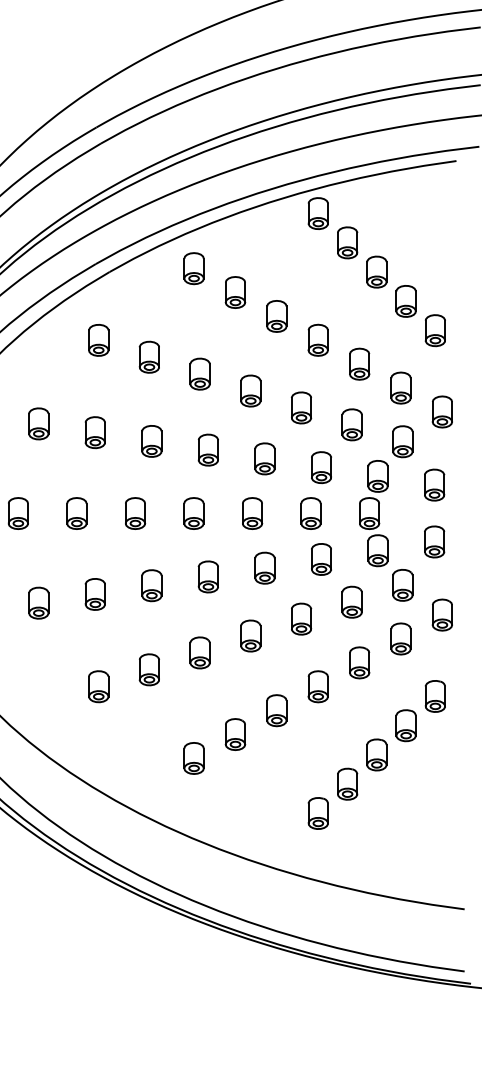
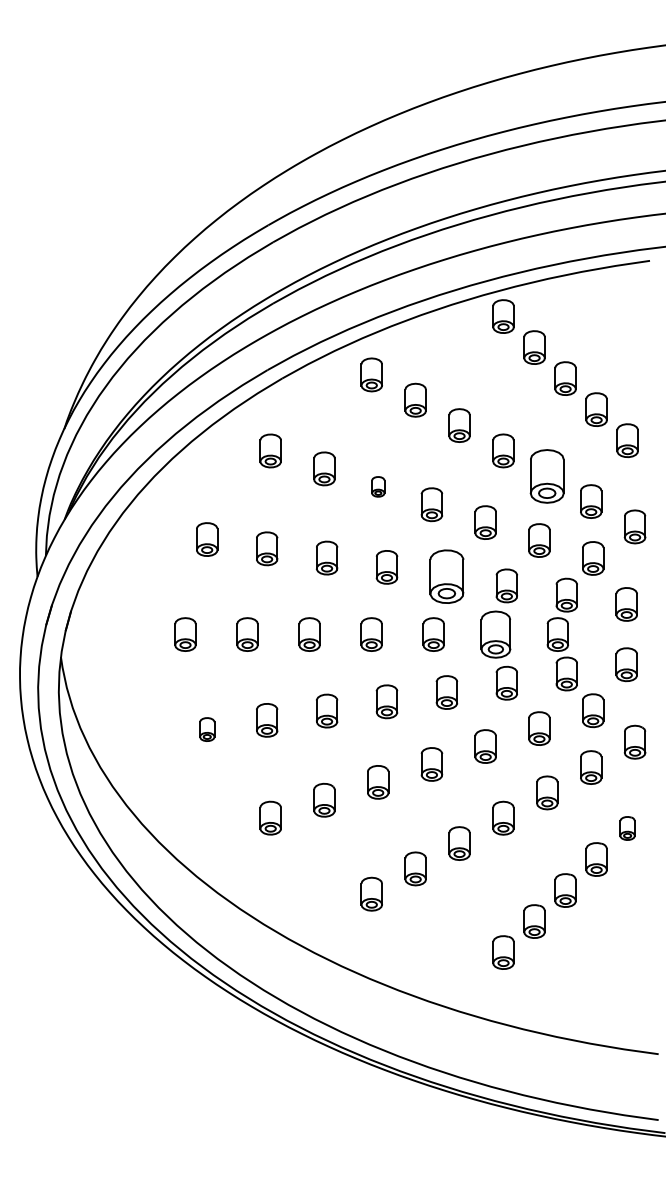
part: (359, 363) -> (547, 475), size x1.6
part: (200, 373) -> (378, 486), size x0.6
part: (264, 458) -> (446, 576), size x1.6
part: (310, 513) -> (495, 634), size x1.4
part: (39, 603) -> (207, 729), size x0.7
part: (435, 696) -> (627, 828), size x0.7

